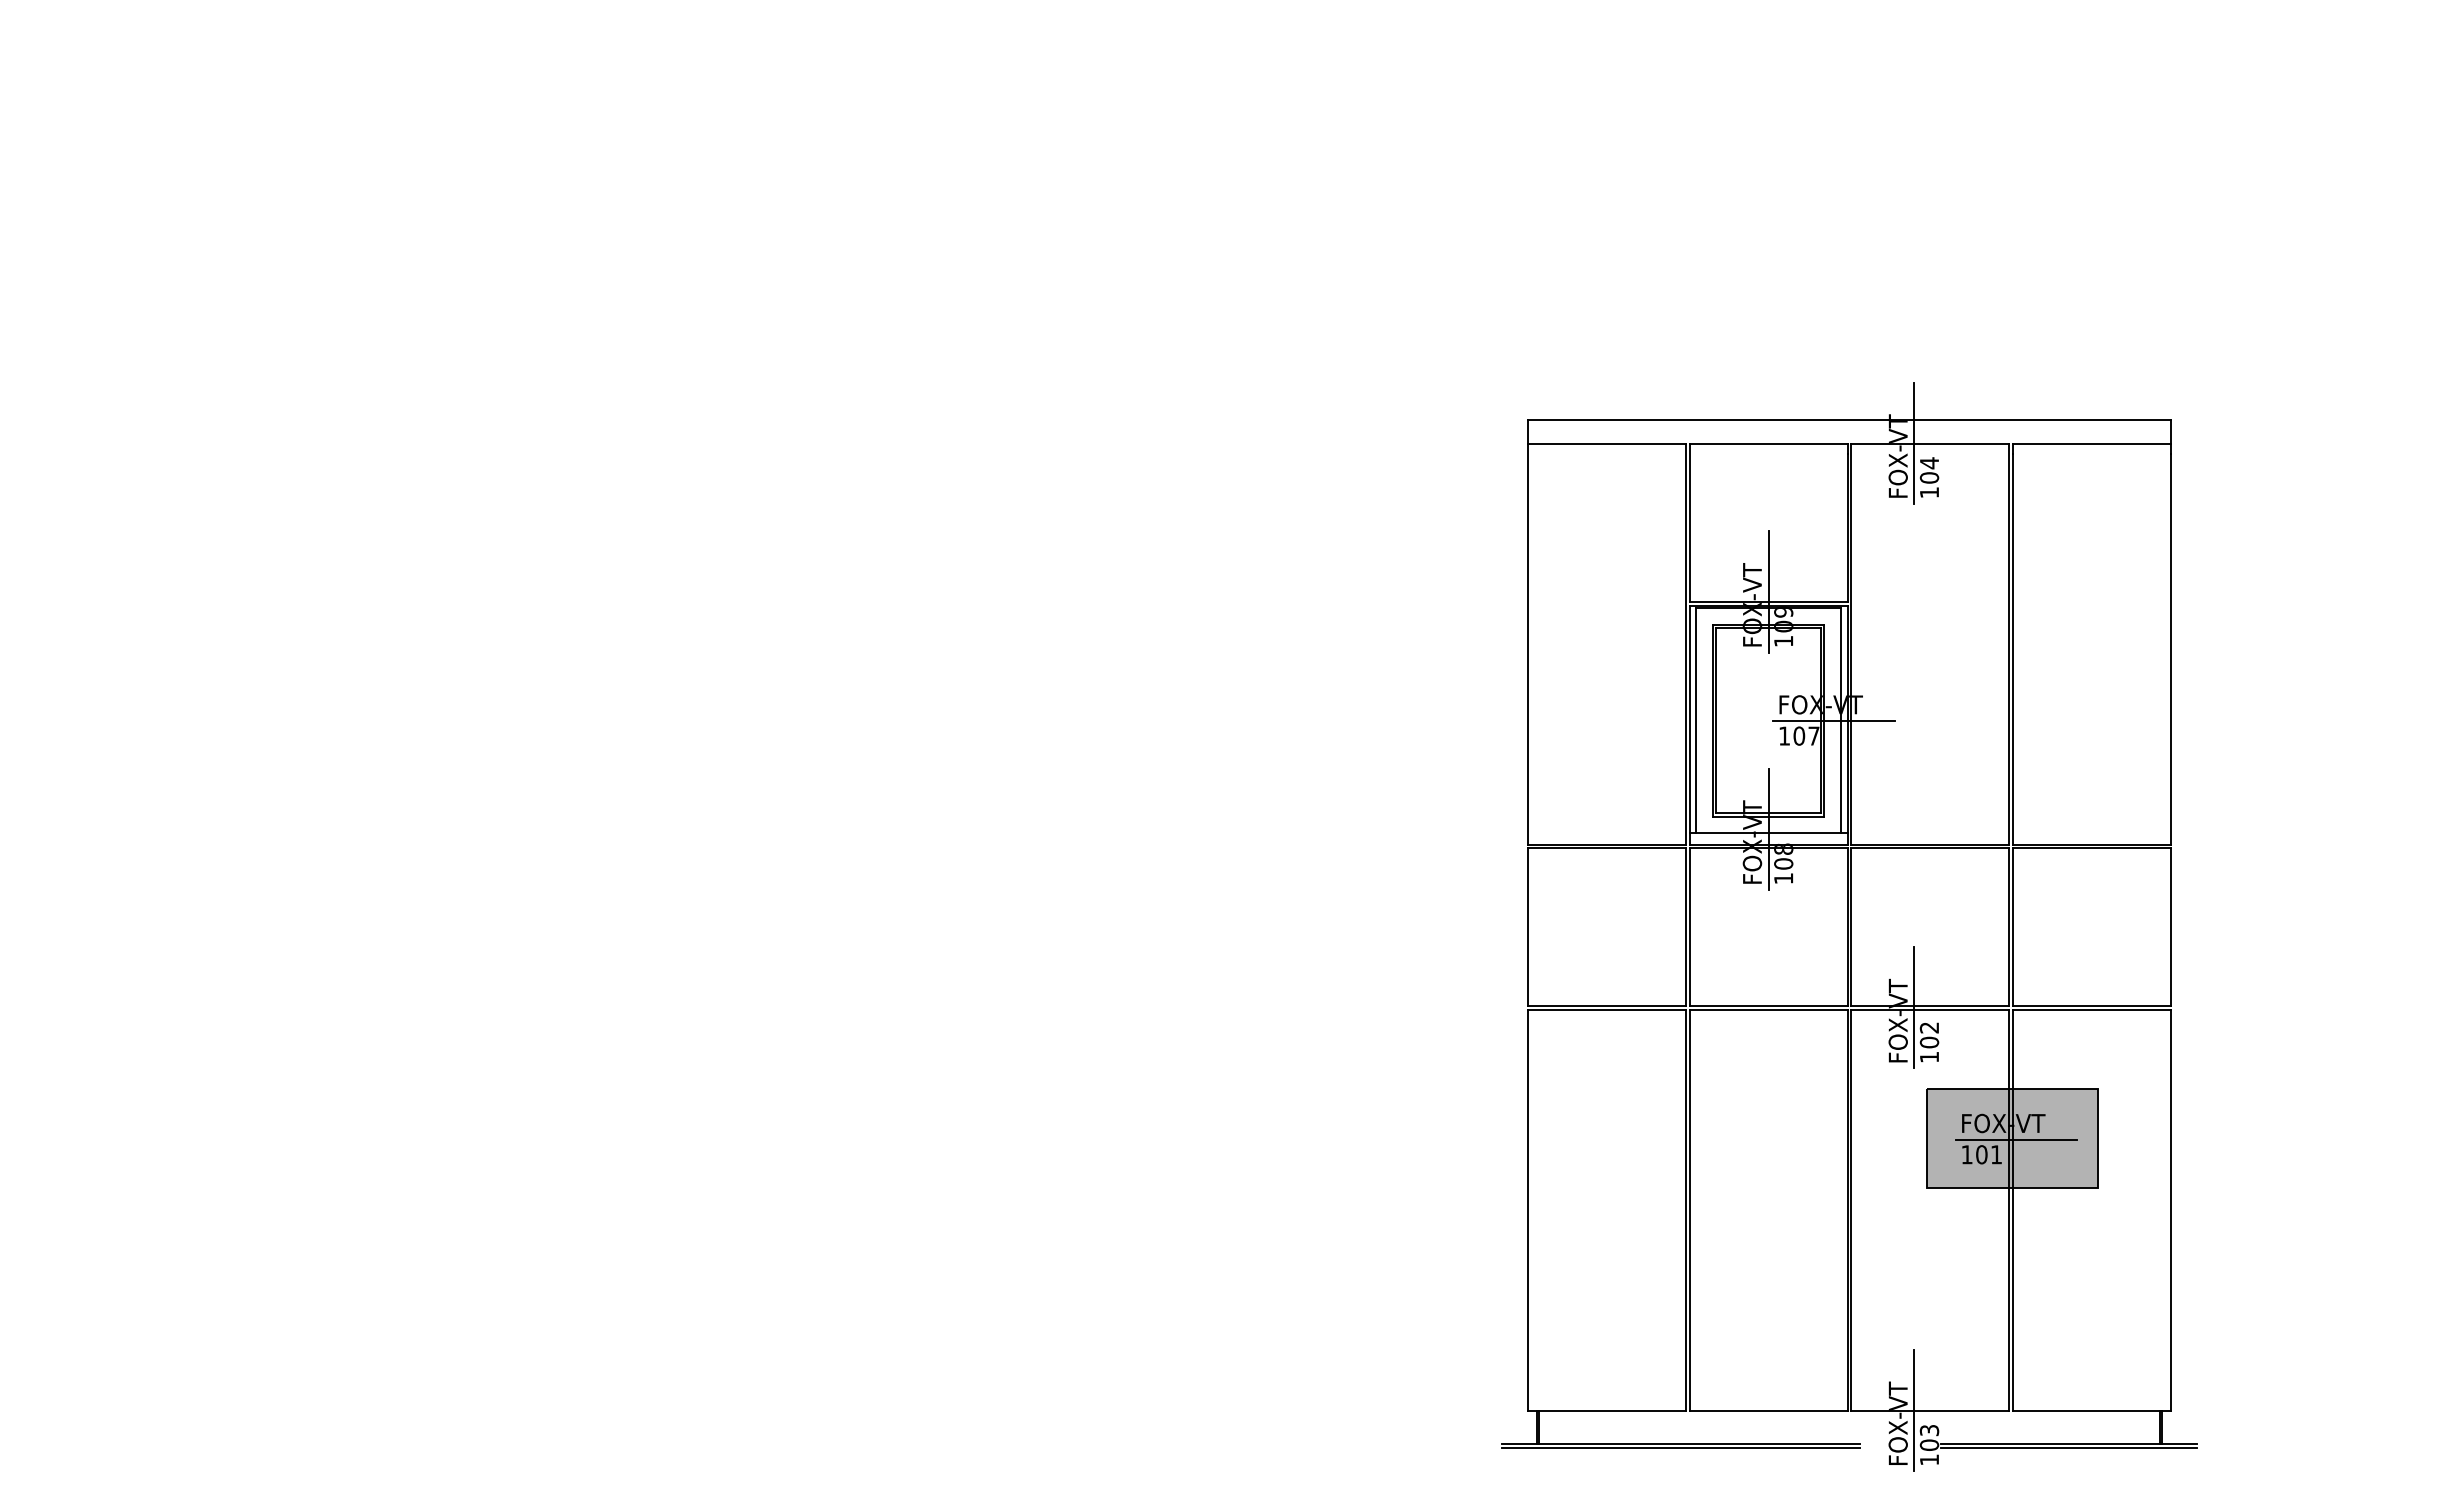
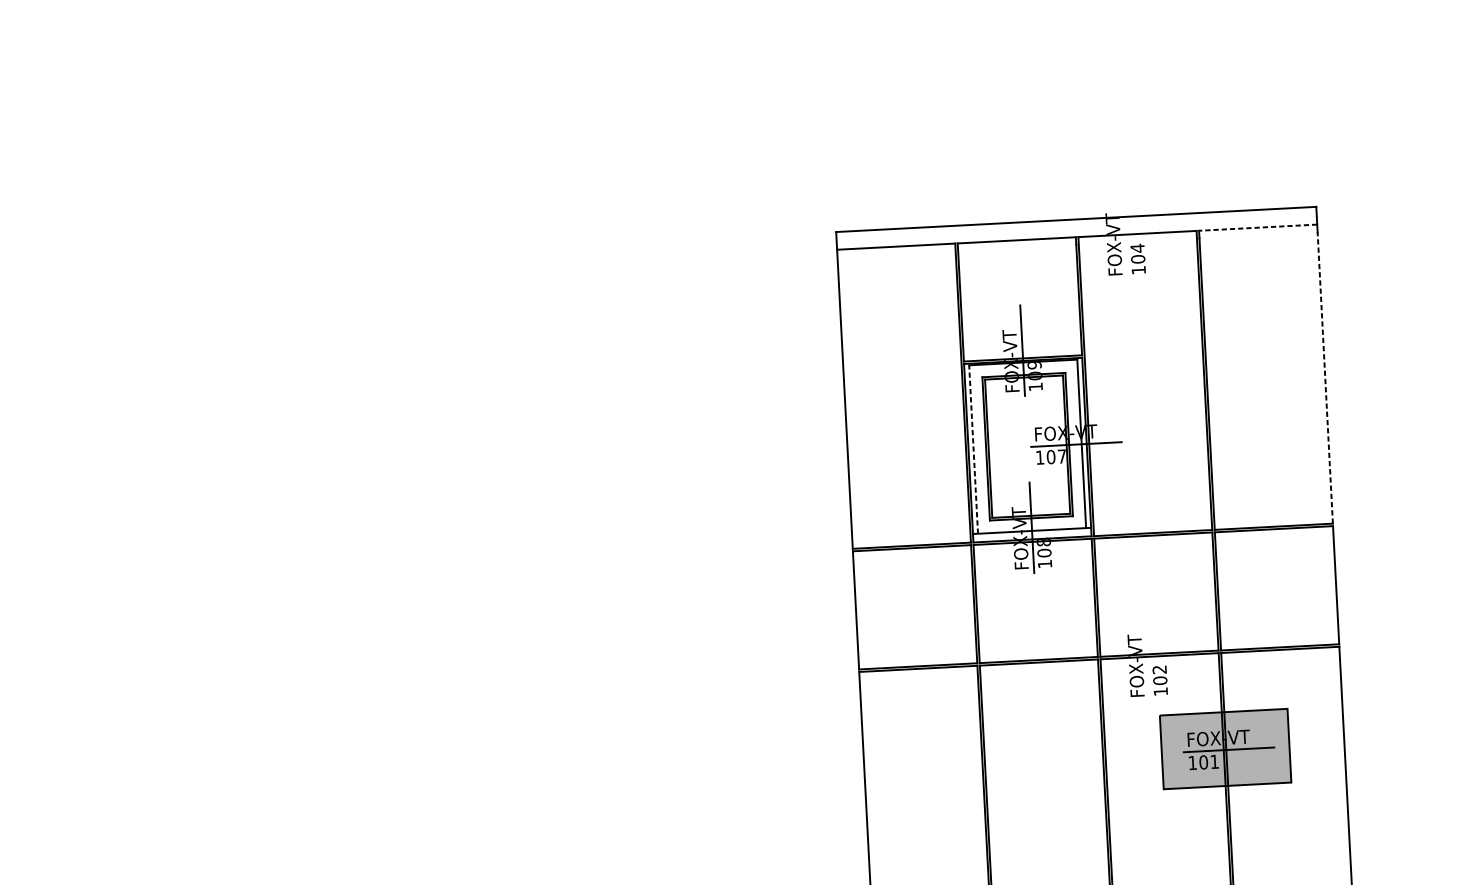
line: (1914, 442) -> (1125, 233), removed
line: (2091, 444) -> (1257, 228), solid -> dashed
line: (2171, 648) -> (1325, 377), solid -> dashed
line: (1696, 720) -> (973, 449), solid -> dashed
line: (1914, 1007) -> (1147, 655), removed

